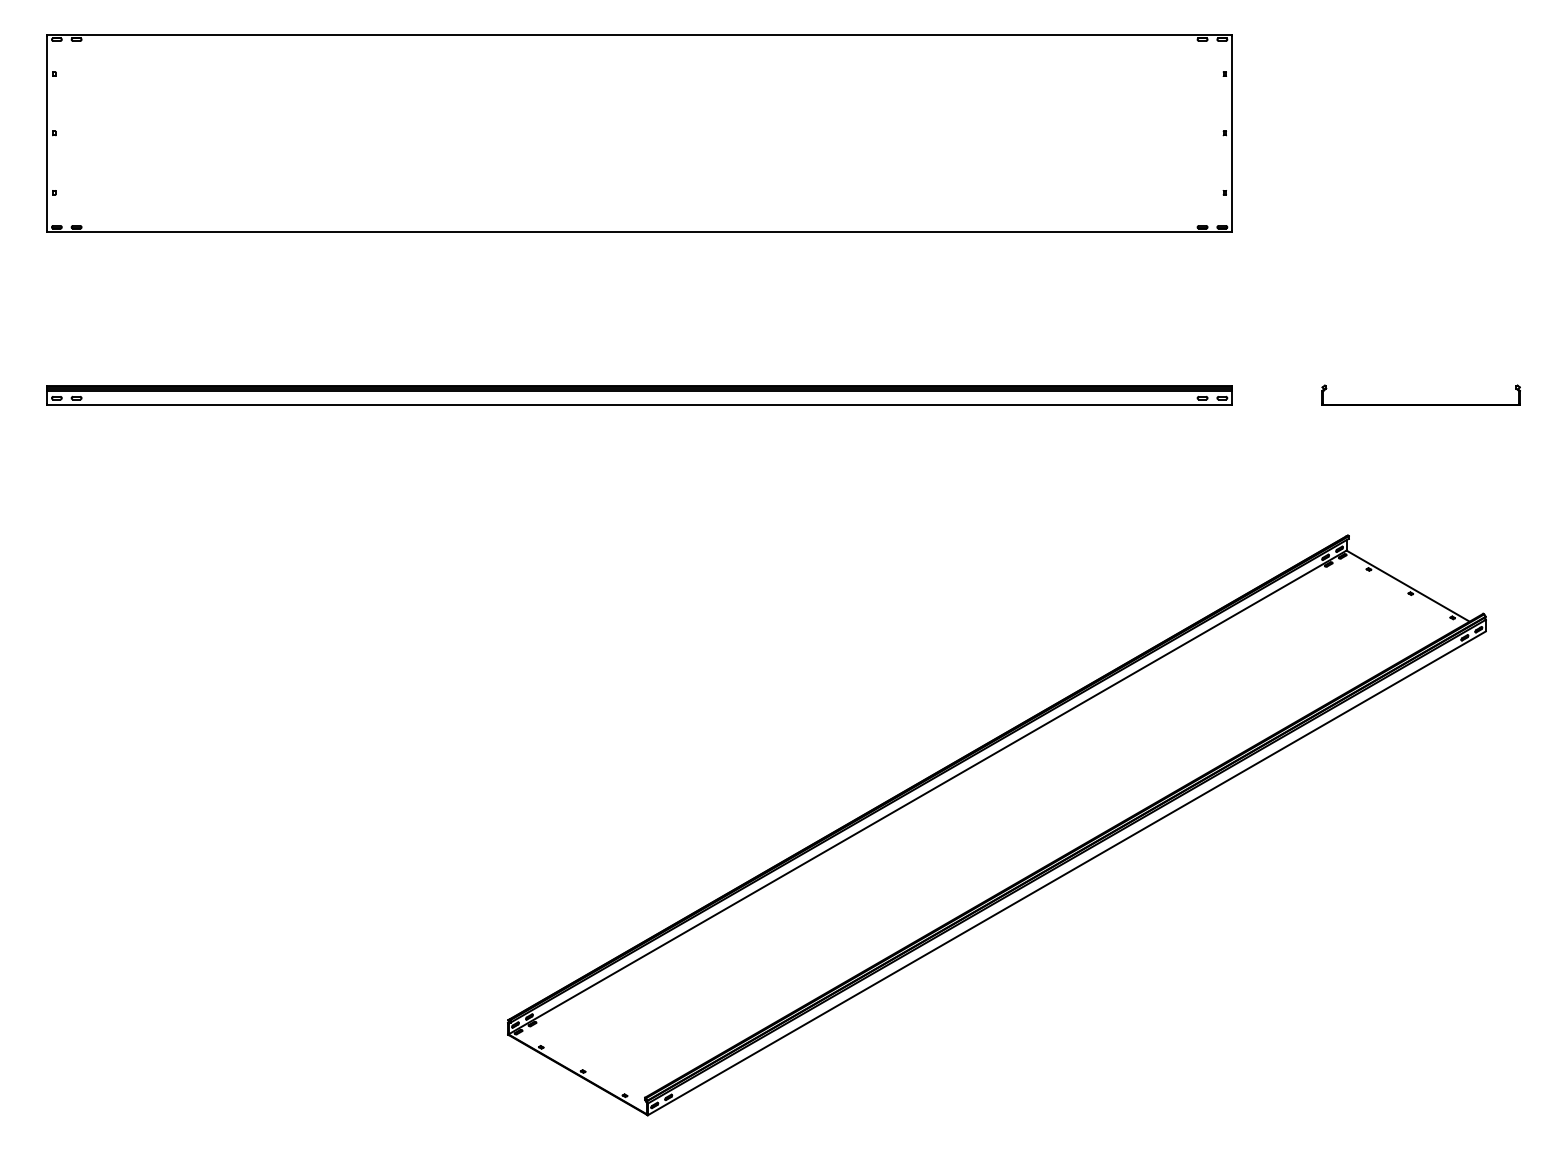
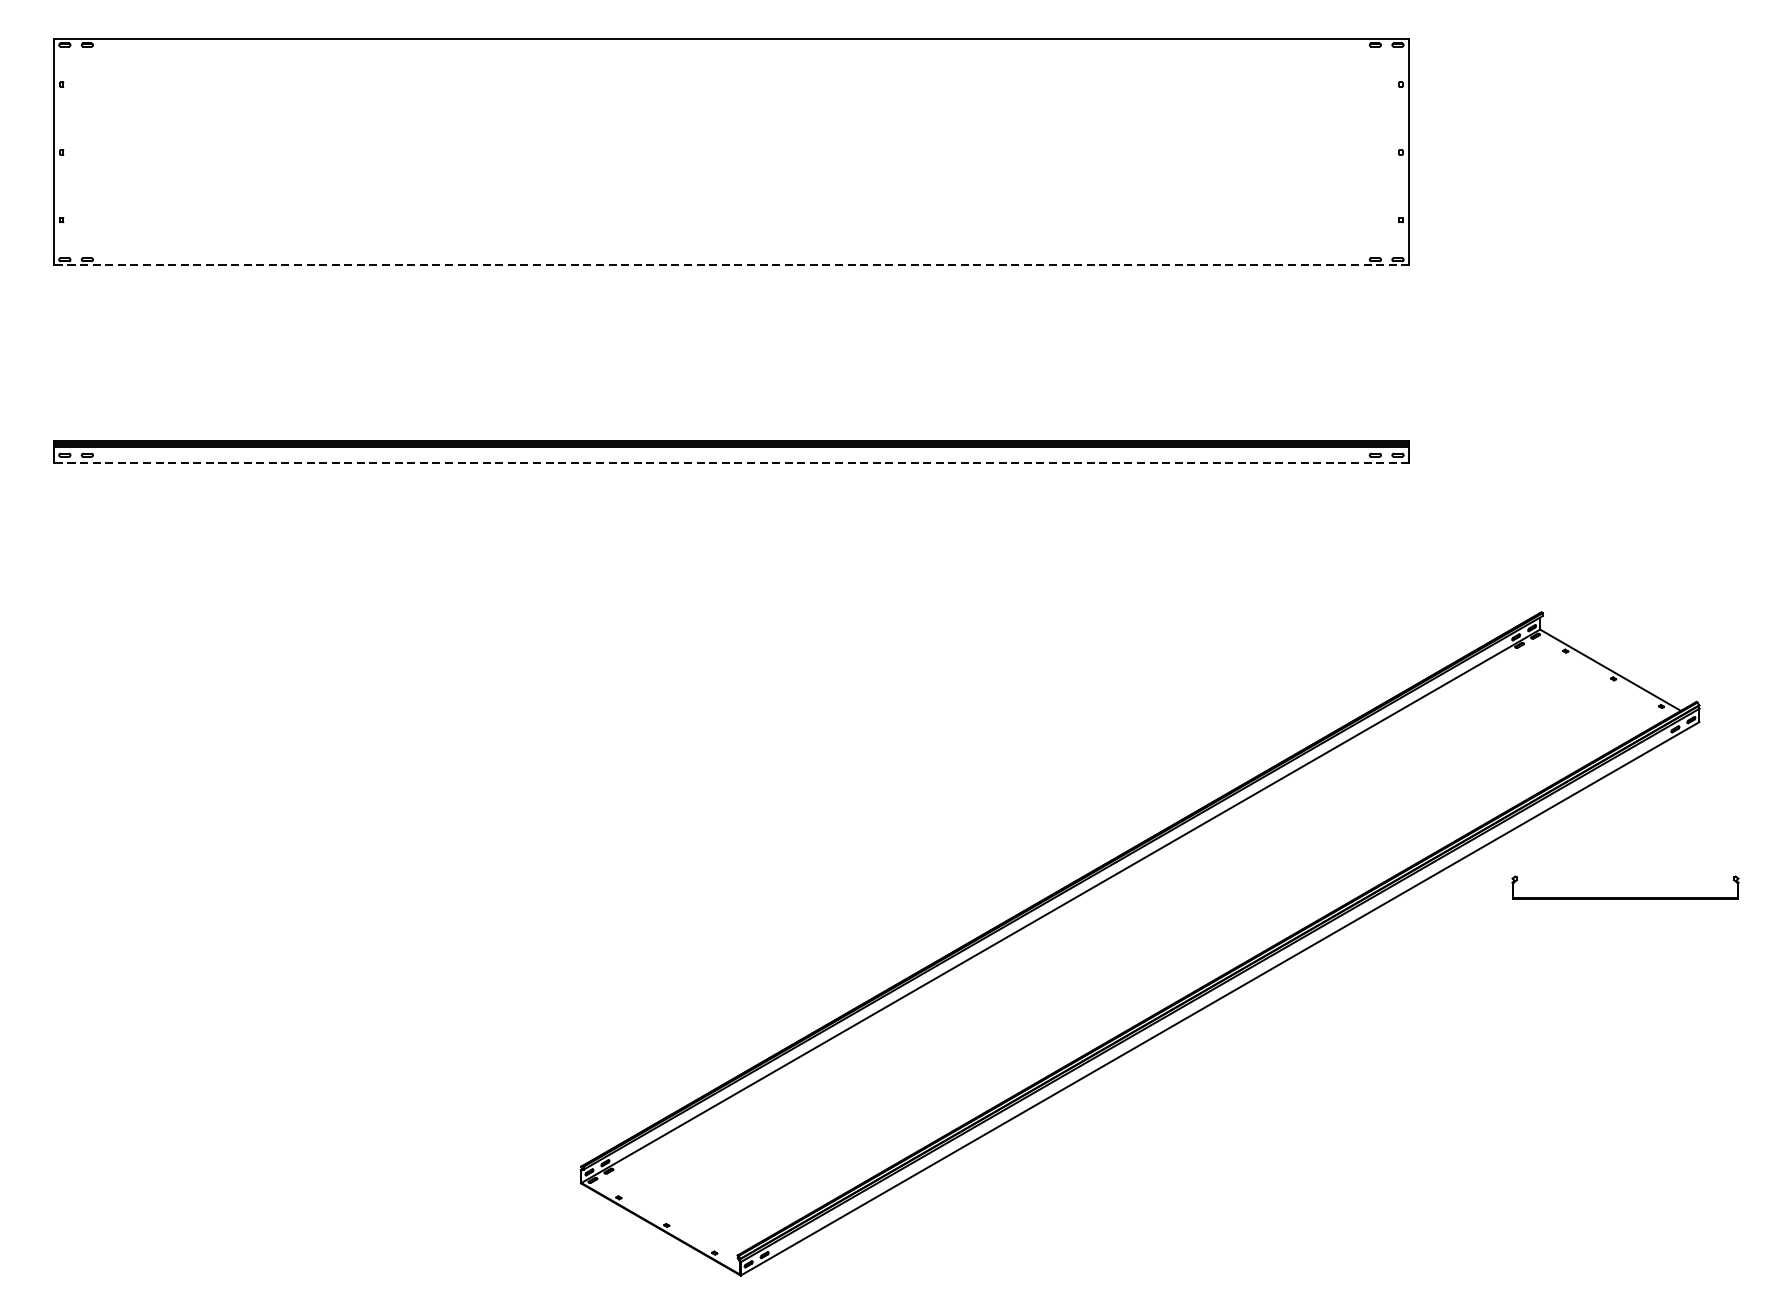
line: (639, 232) -> (731, 265), solid -> dashed
part: (1420, 404) -> (1624, 898), moved
line: (639, 405) -> (731, 463), solid -> dashed

